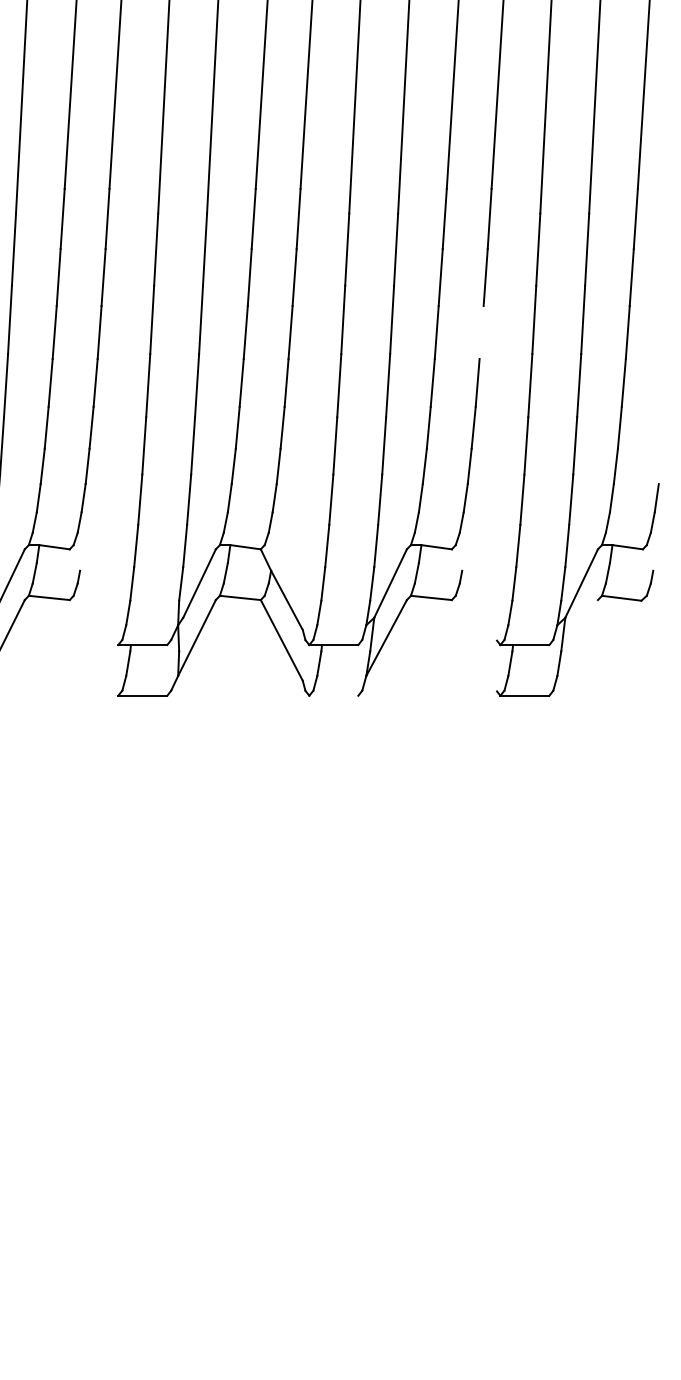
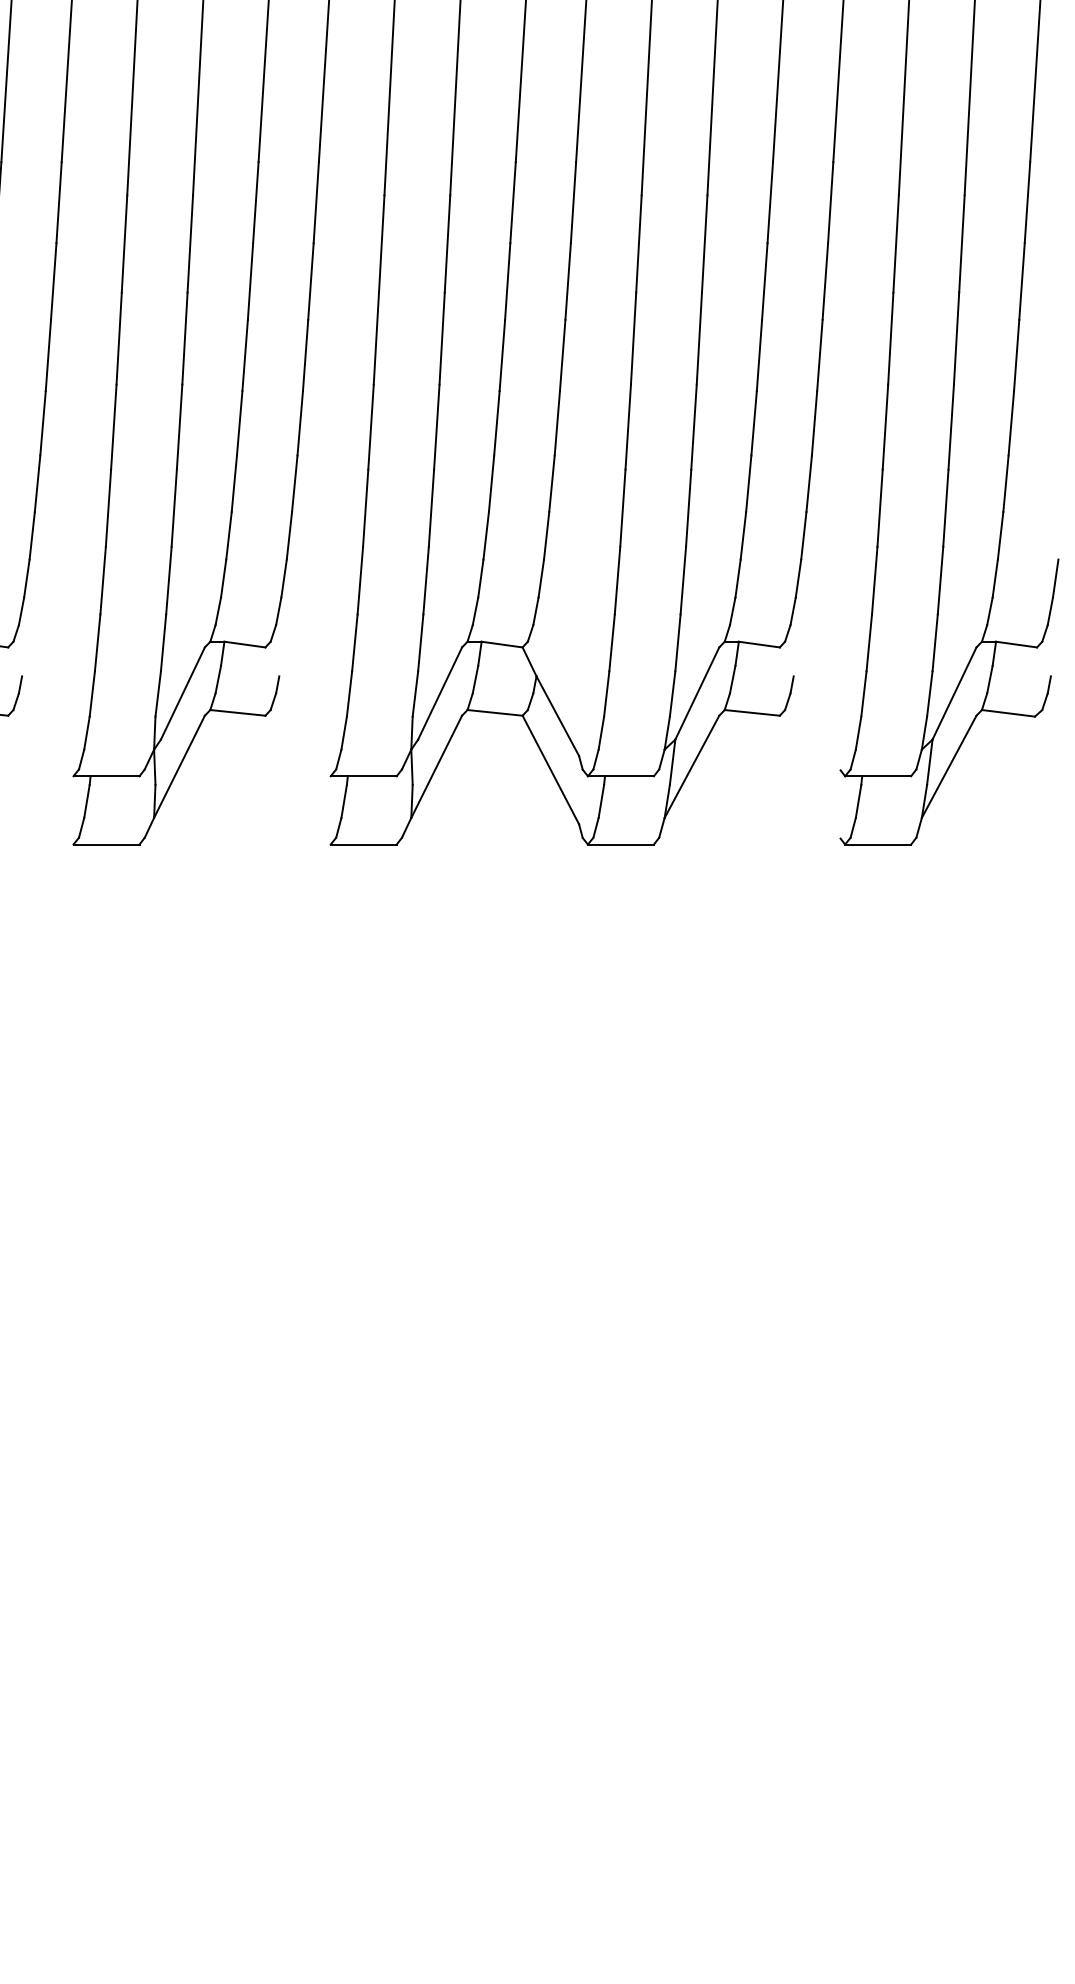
line: (481, 332) -> (819, 355), added
line: (577, 637) -> (948, 766), added
line: (333, 695) -> (620, 844), added

